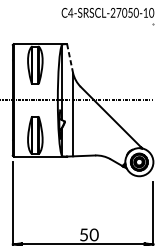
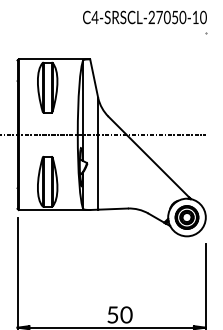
line: (70, 58) -> (94, 78), dashed -> solid

